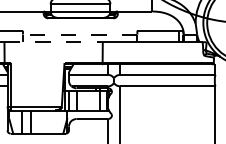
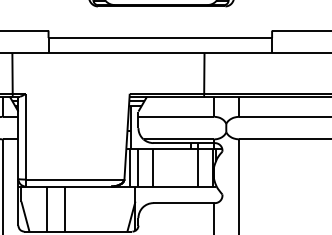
line: (79, 34) -> (159, 37), dashed -> solid
line: (54, 42) -> (110, 53), dashed -> solid

